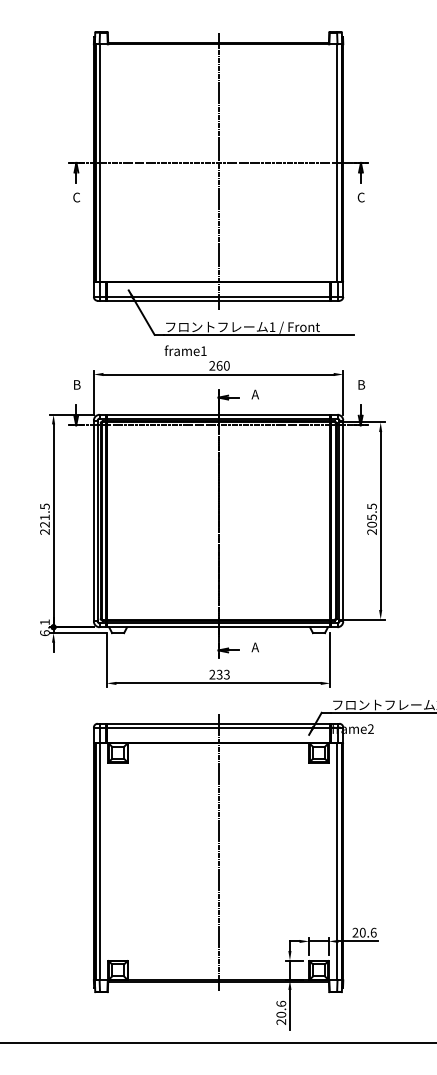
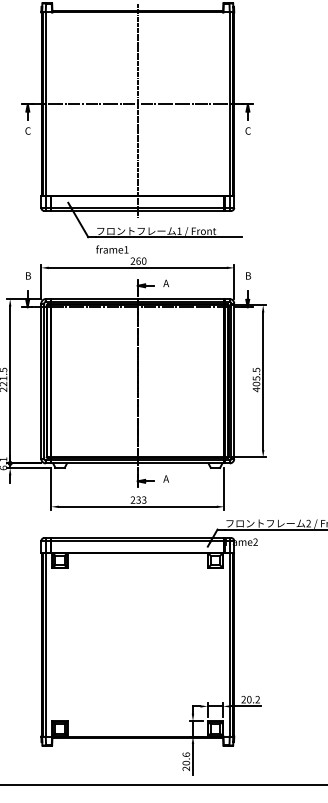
text: (371, 531) -> (256, 389), 205.5 -> 405.5
line: (218, 852) -> (137, 637), removed
text: (373, 932) -> (257, 699), 20.6 -> 20.2

